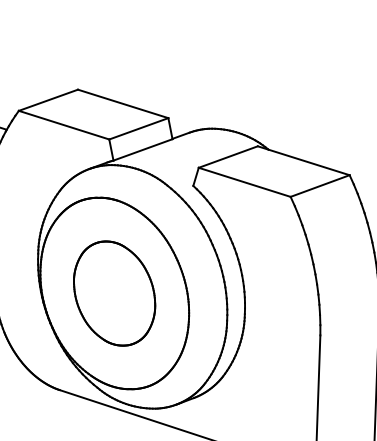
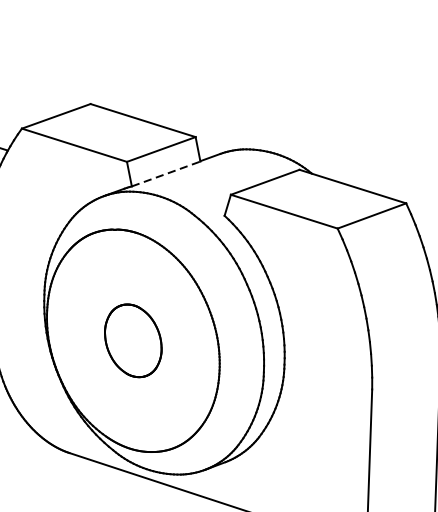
line: (143, 149) -> (166, 173), solid -> dashed
part: (114, 293) -> (133, 340), size x0.6

